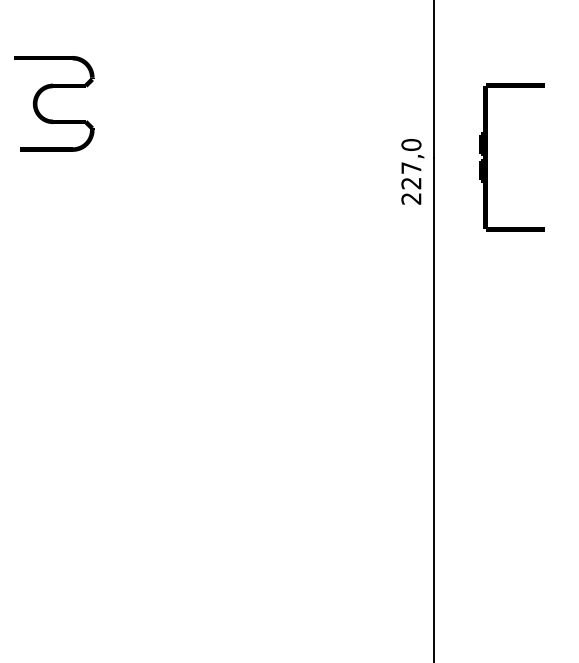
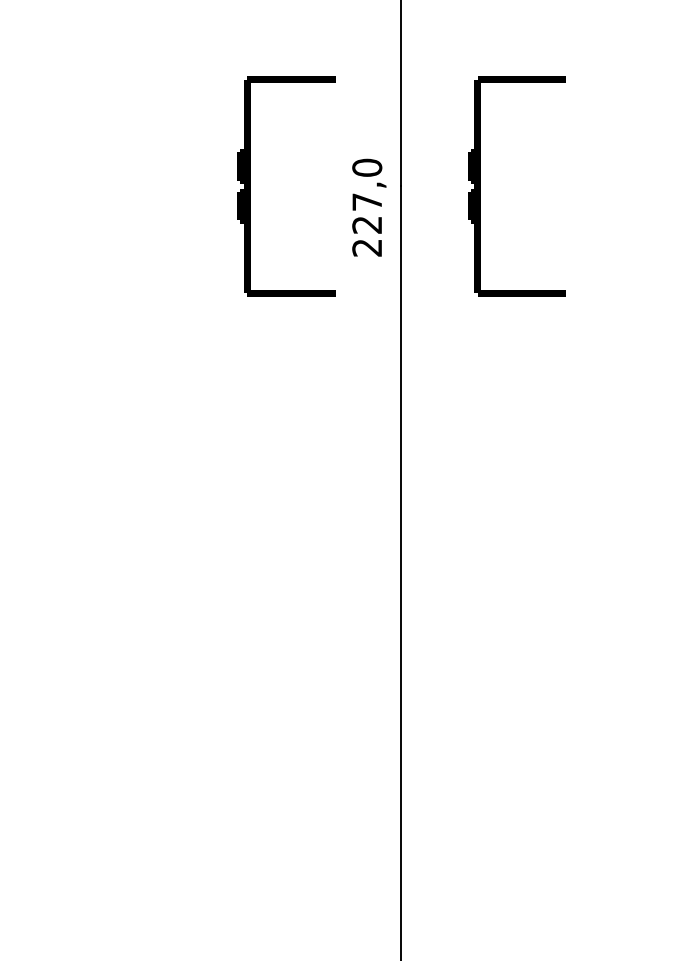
part: (332, 157) -> (249, 186), added

